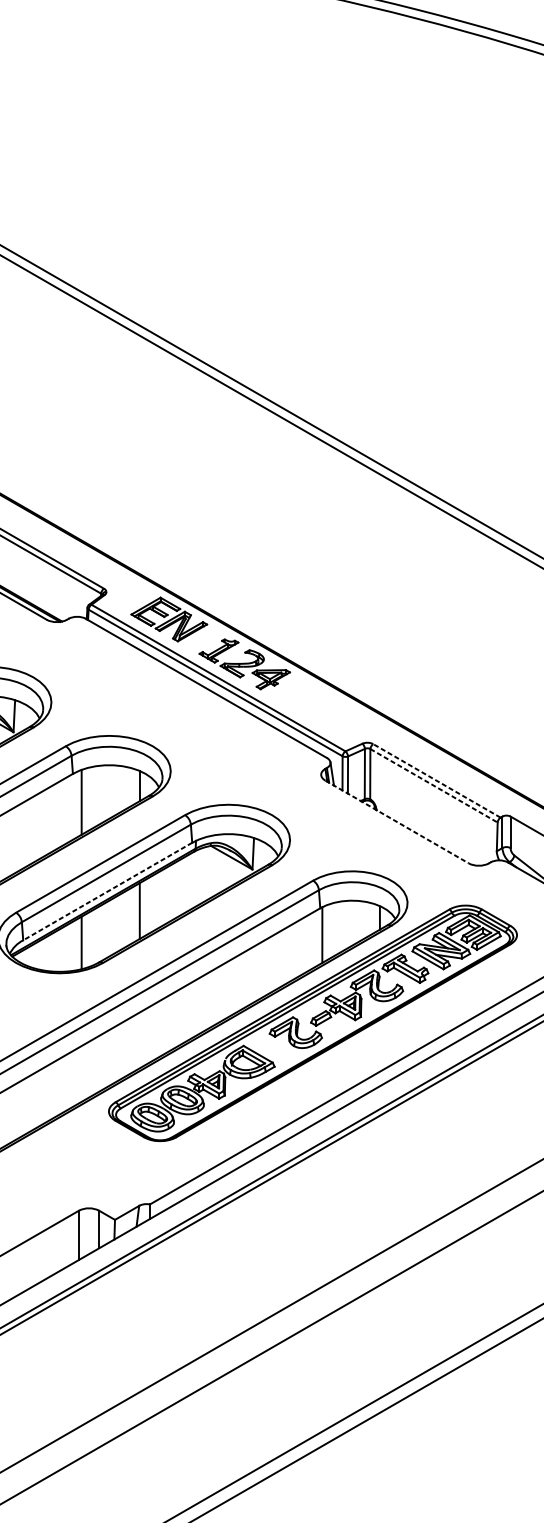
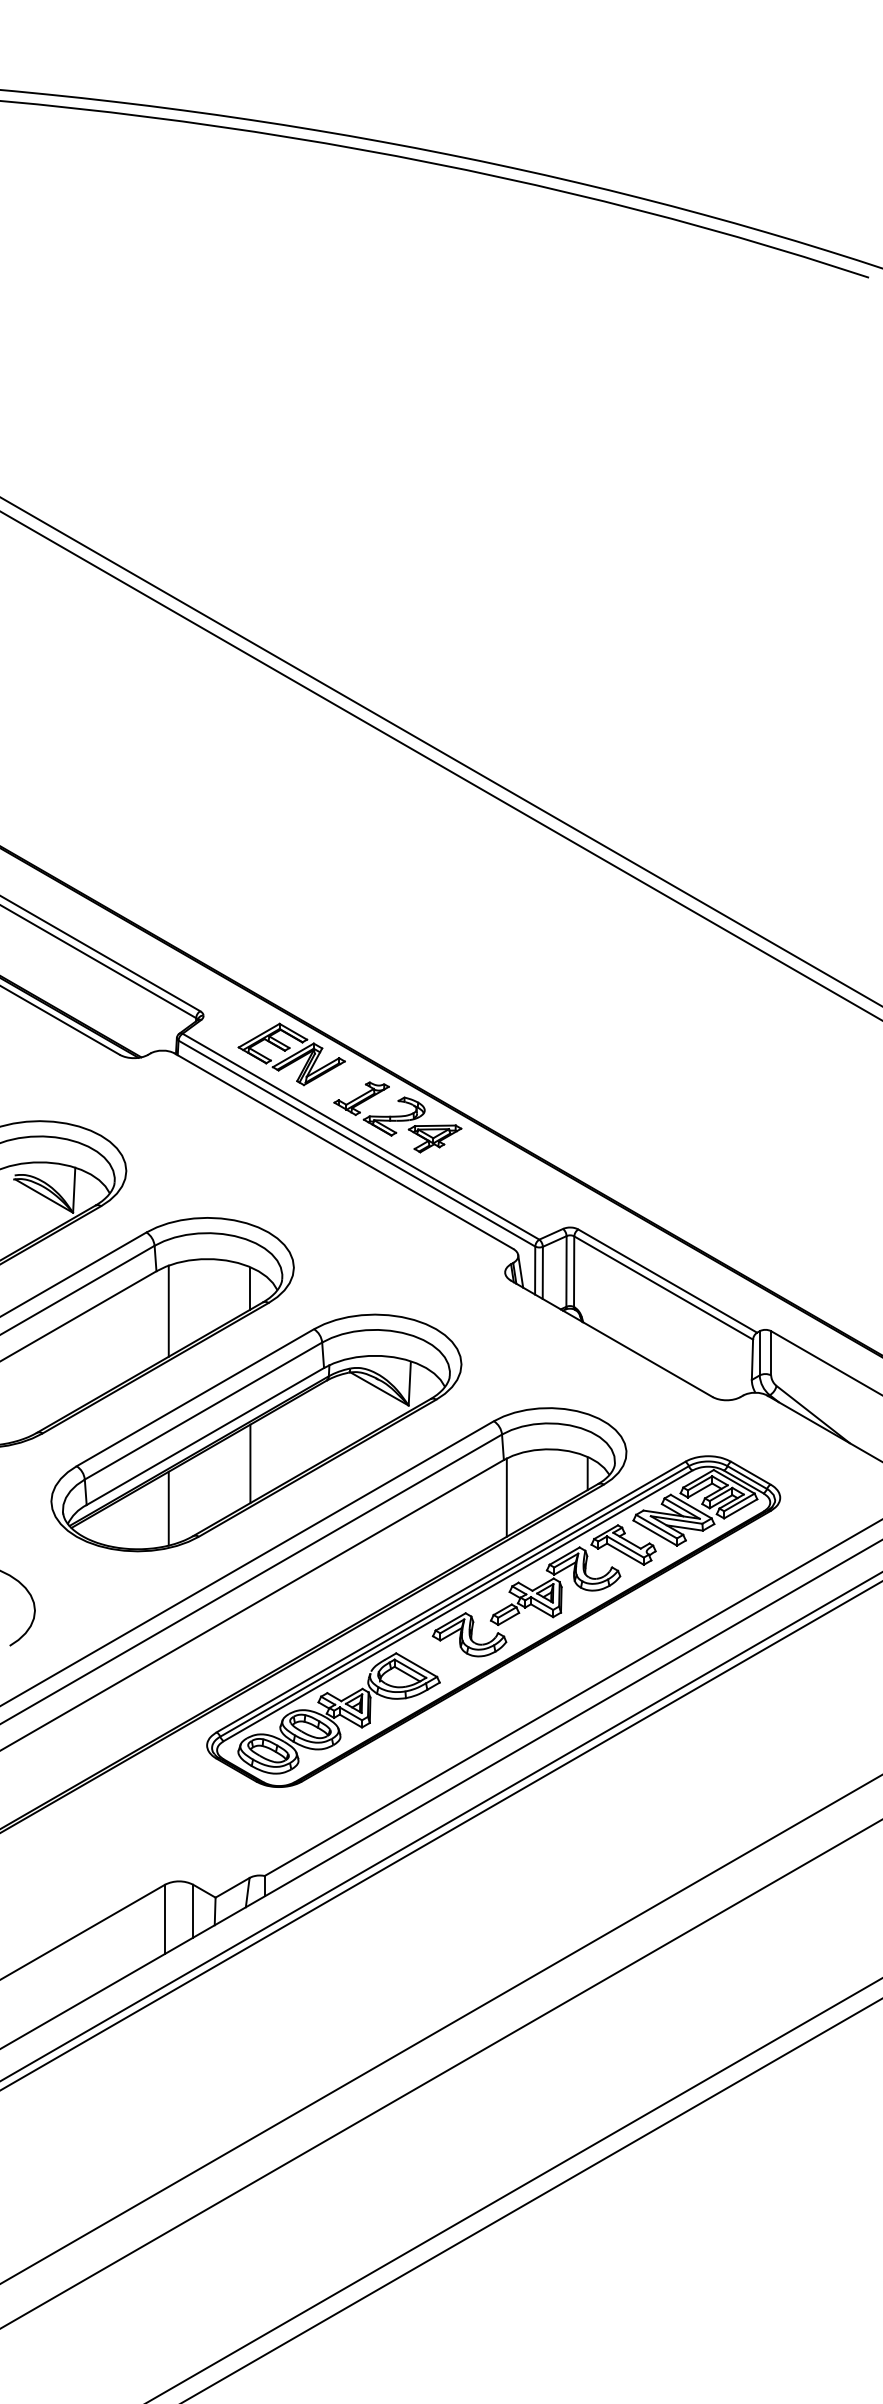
line: (436, 780) -> (667, 1280), dashed -> solid
line: (434, 786) -> (664, 1288), dashed -> solid
line: (397, 822) -> (612, 1339), dashed -> solid
line: (107, 891) -> (204, 1436), dashed -> solid

